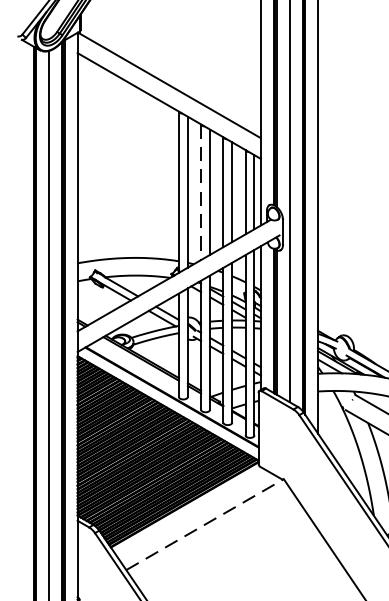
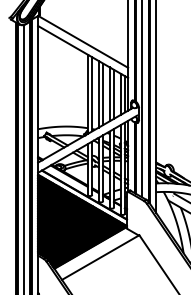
line: (200, 192) -> (98, 94), dashed -> solid
line: (204, 524) -> (100, 257), dashed -> solid

